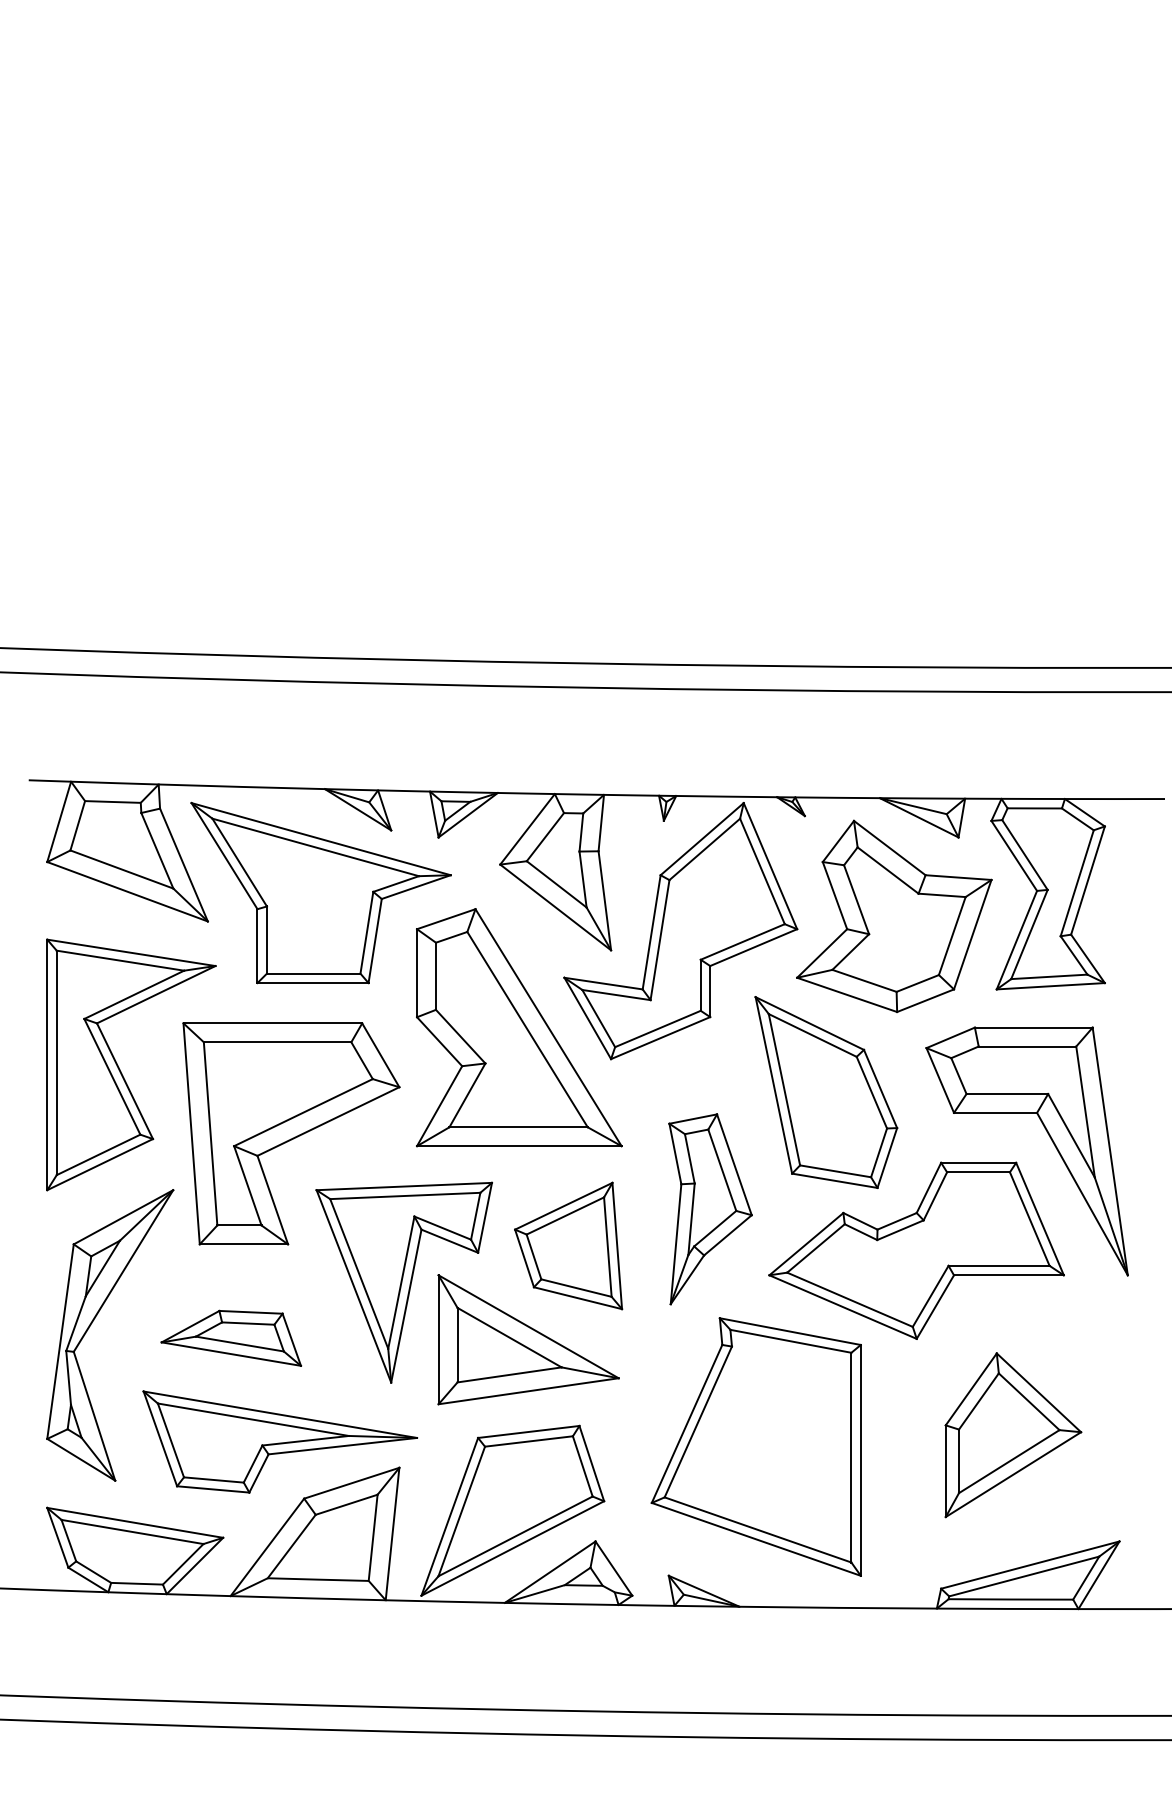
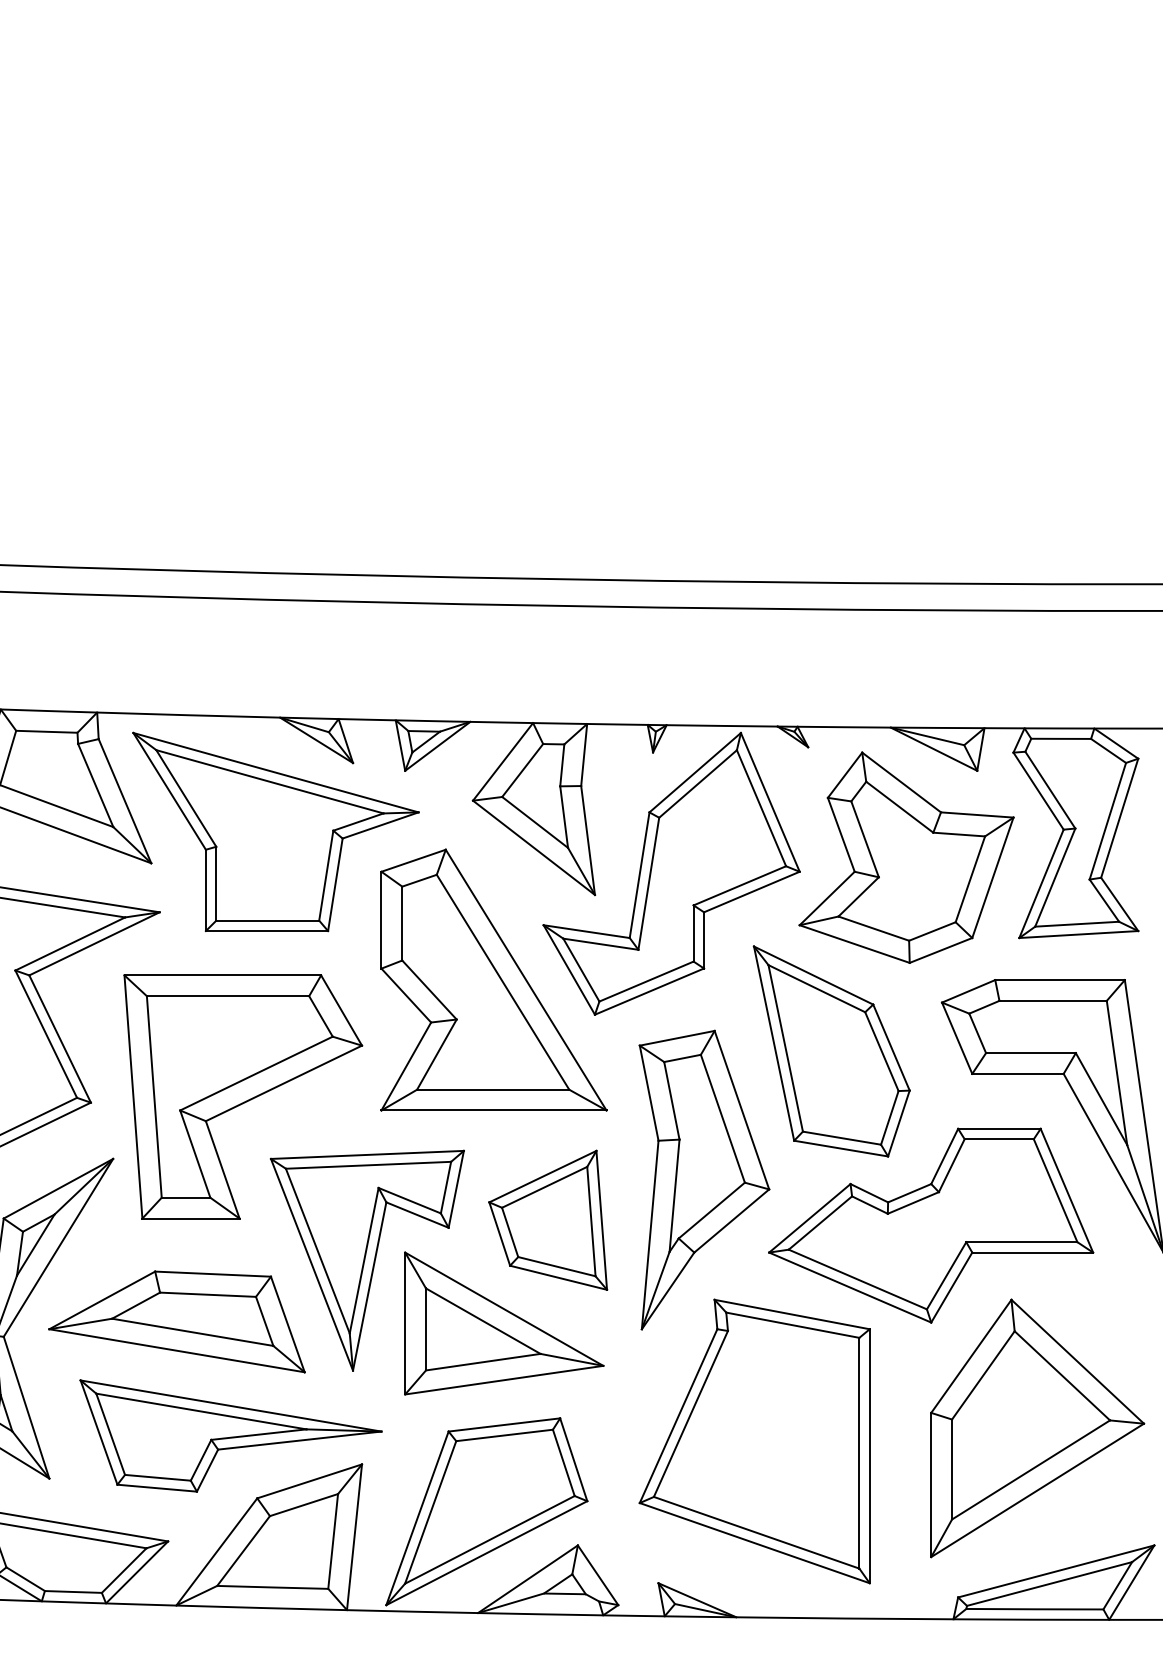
part: (710, 1208) -> (704, 1179), size x1.43
part: (231, 1338) -> (177, 1322), size x1.67
part: (1013, 1435) -> (1037, 1428), size x1.43

